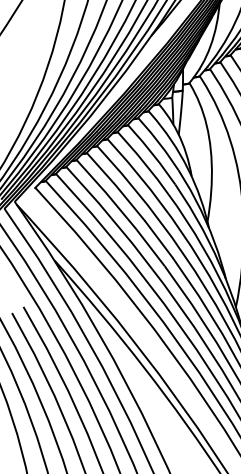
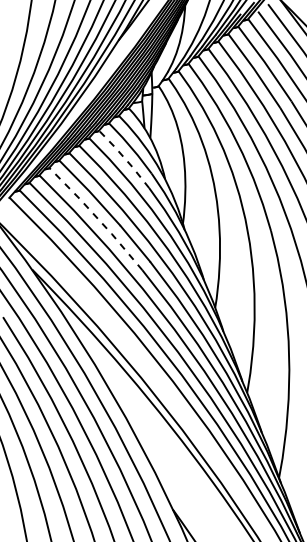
line: (152, 153) -> (124, 158), solid -> dashed
line: (122, 212) -> (97, 218), solid -> dashed

